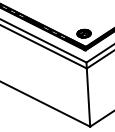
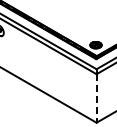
line: (88, 97) -> (96, 98), solid -> dashed

